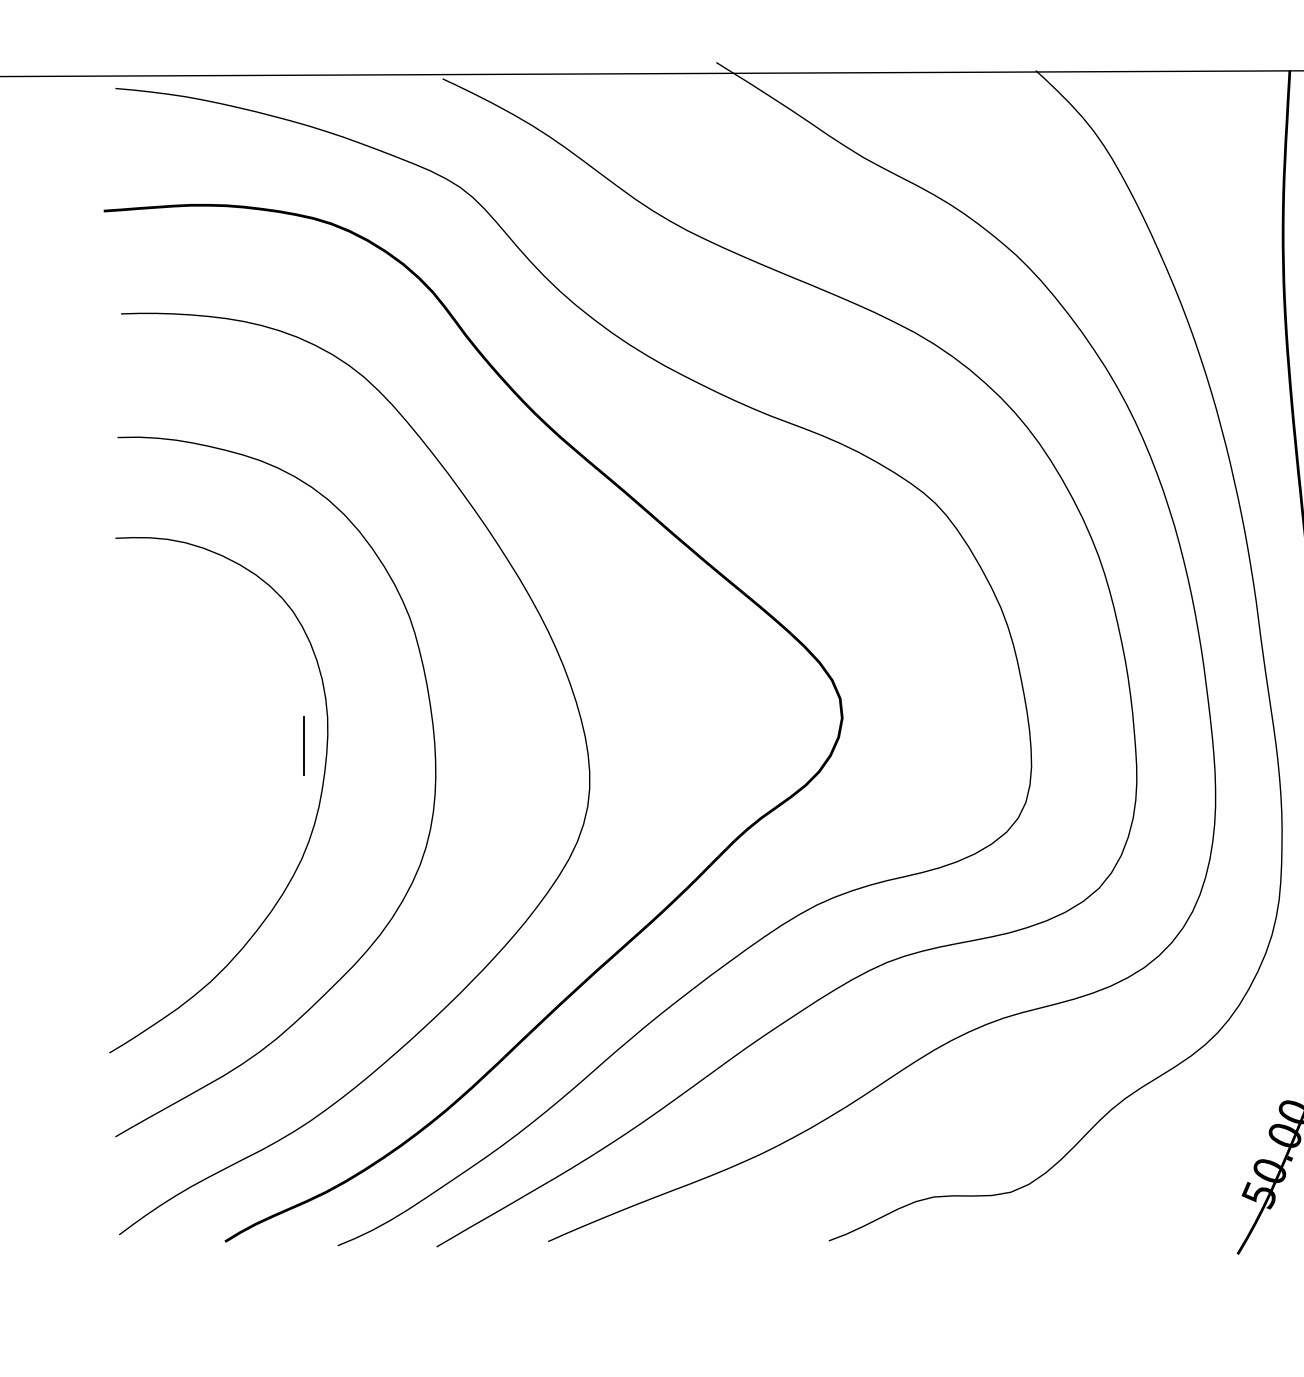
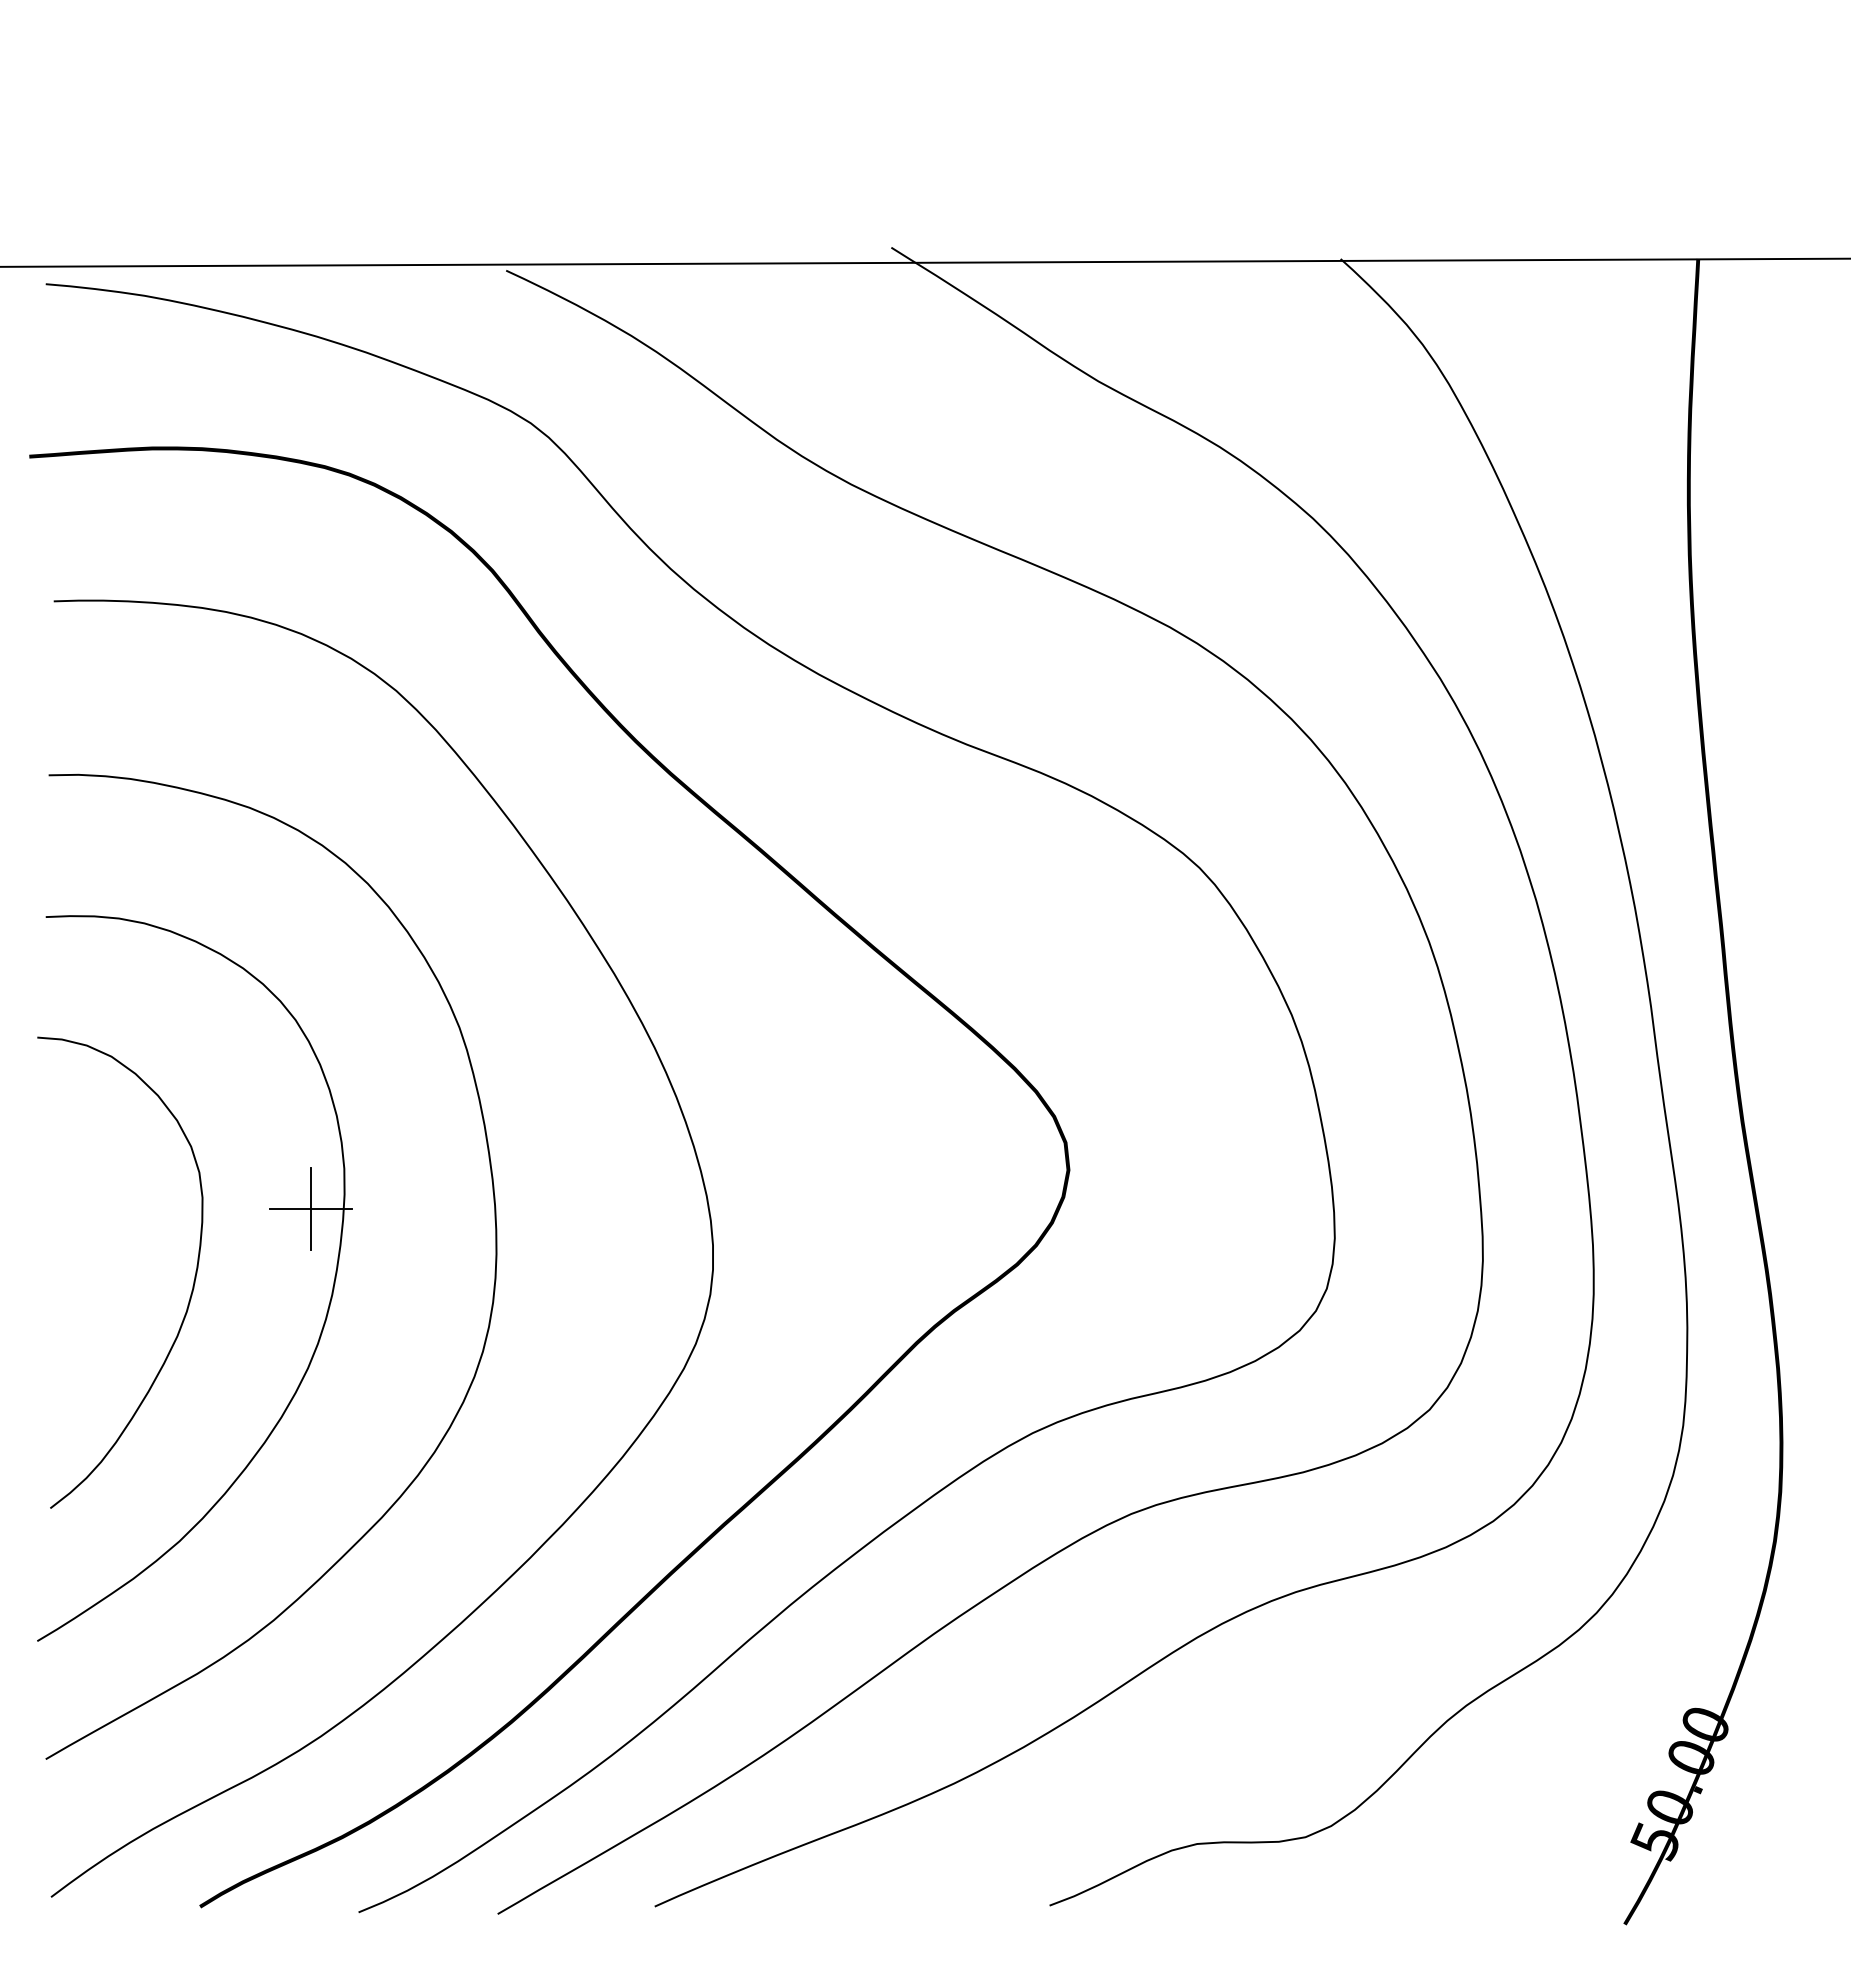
line: (303, 746) -> (310, 1209), added
curve: (219, 800) -> (192, 1285), added

